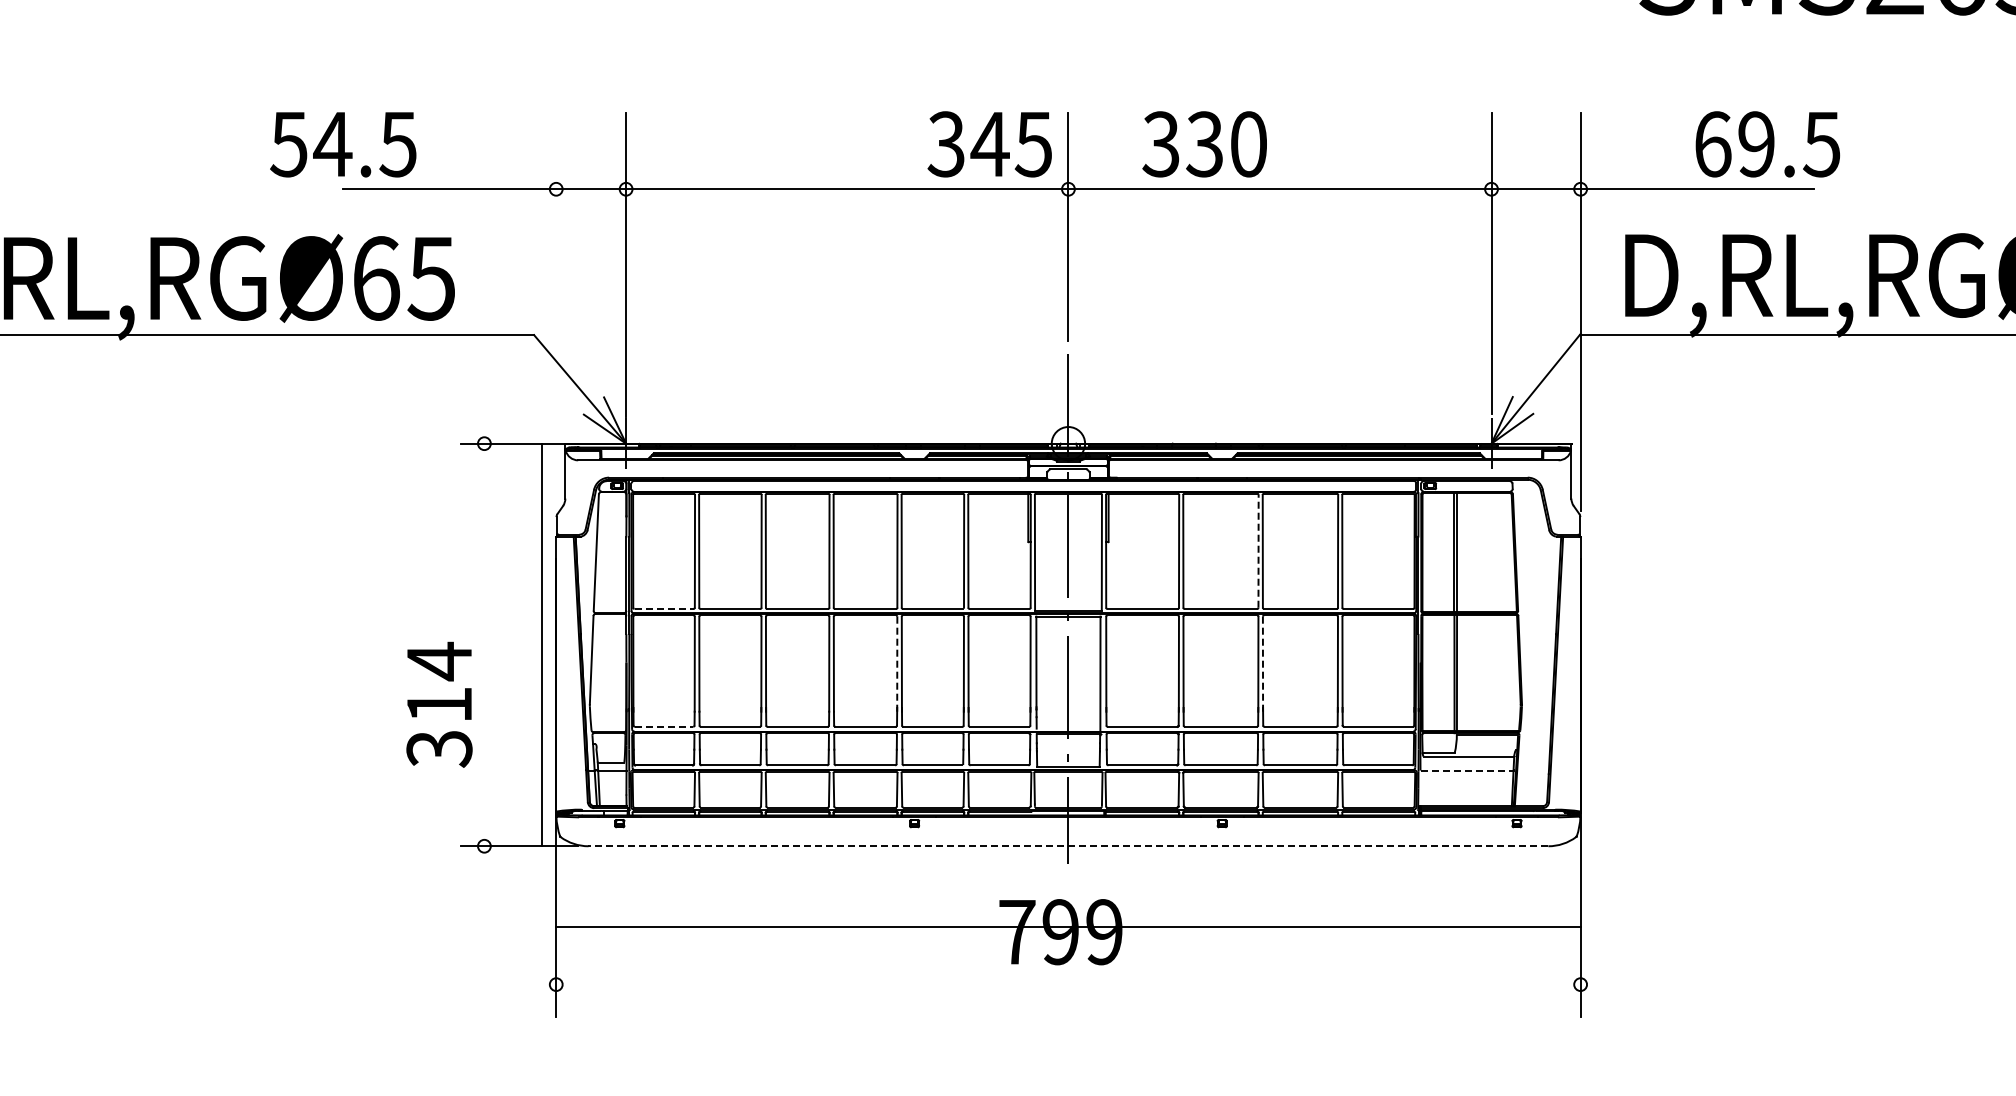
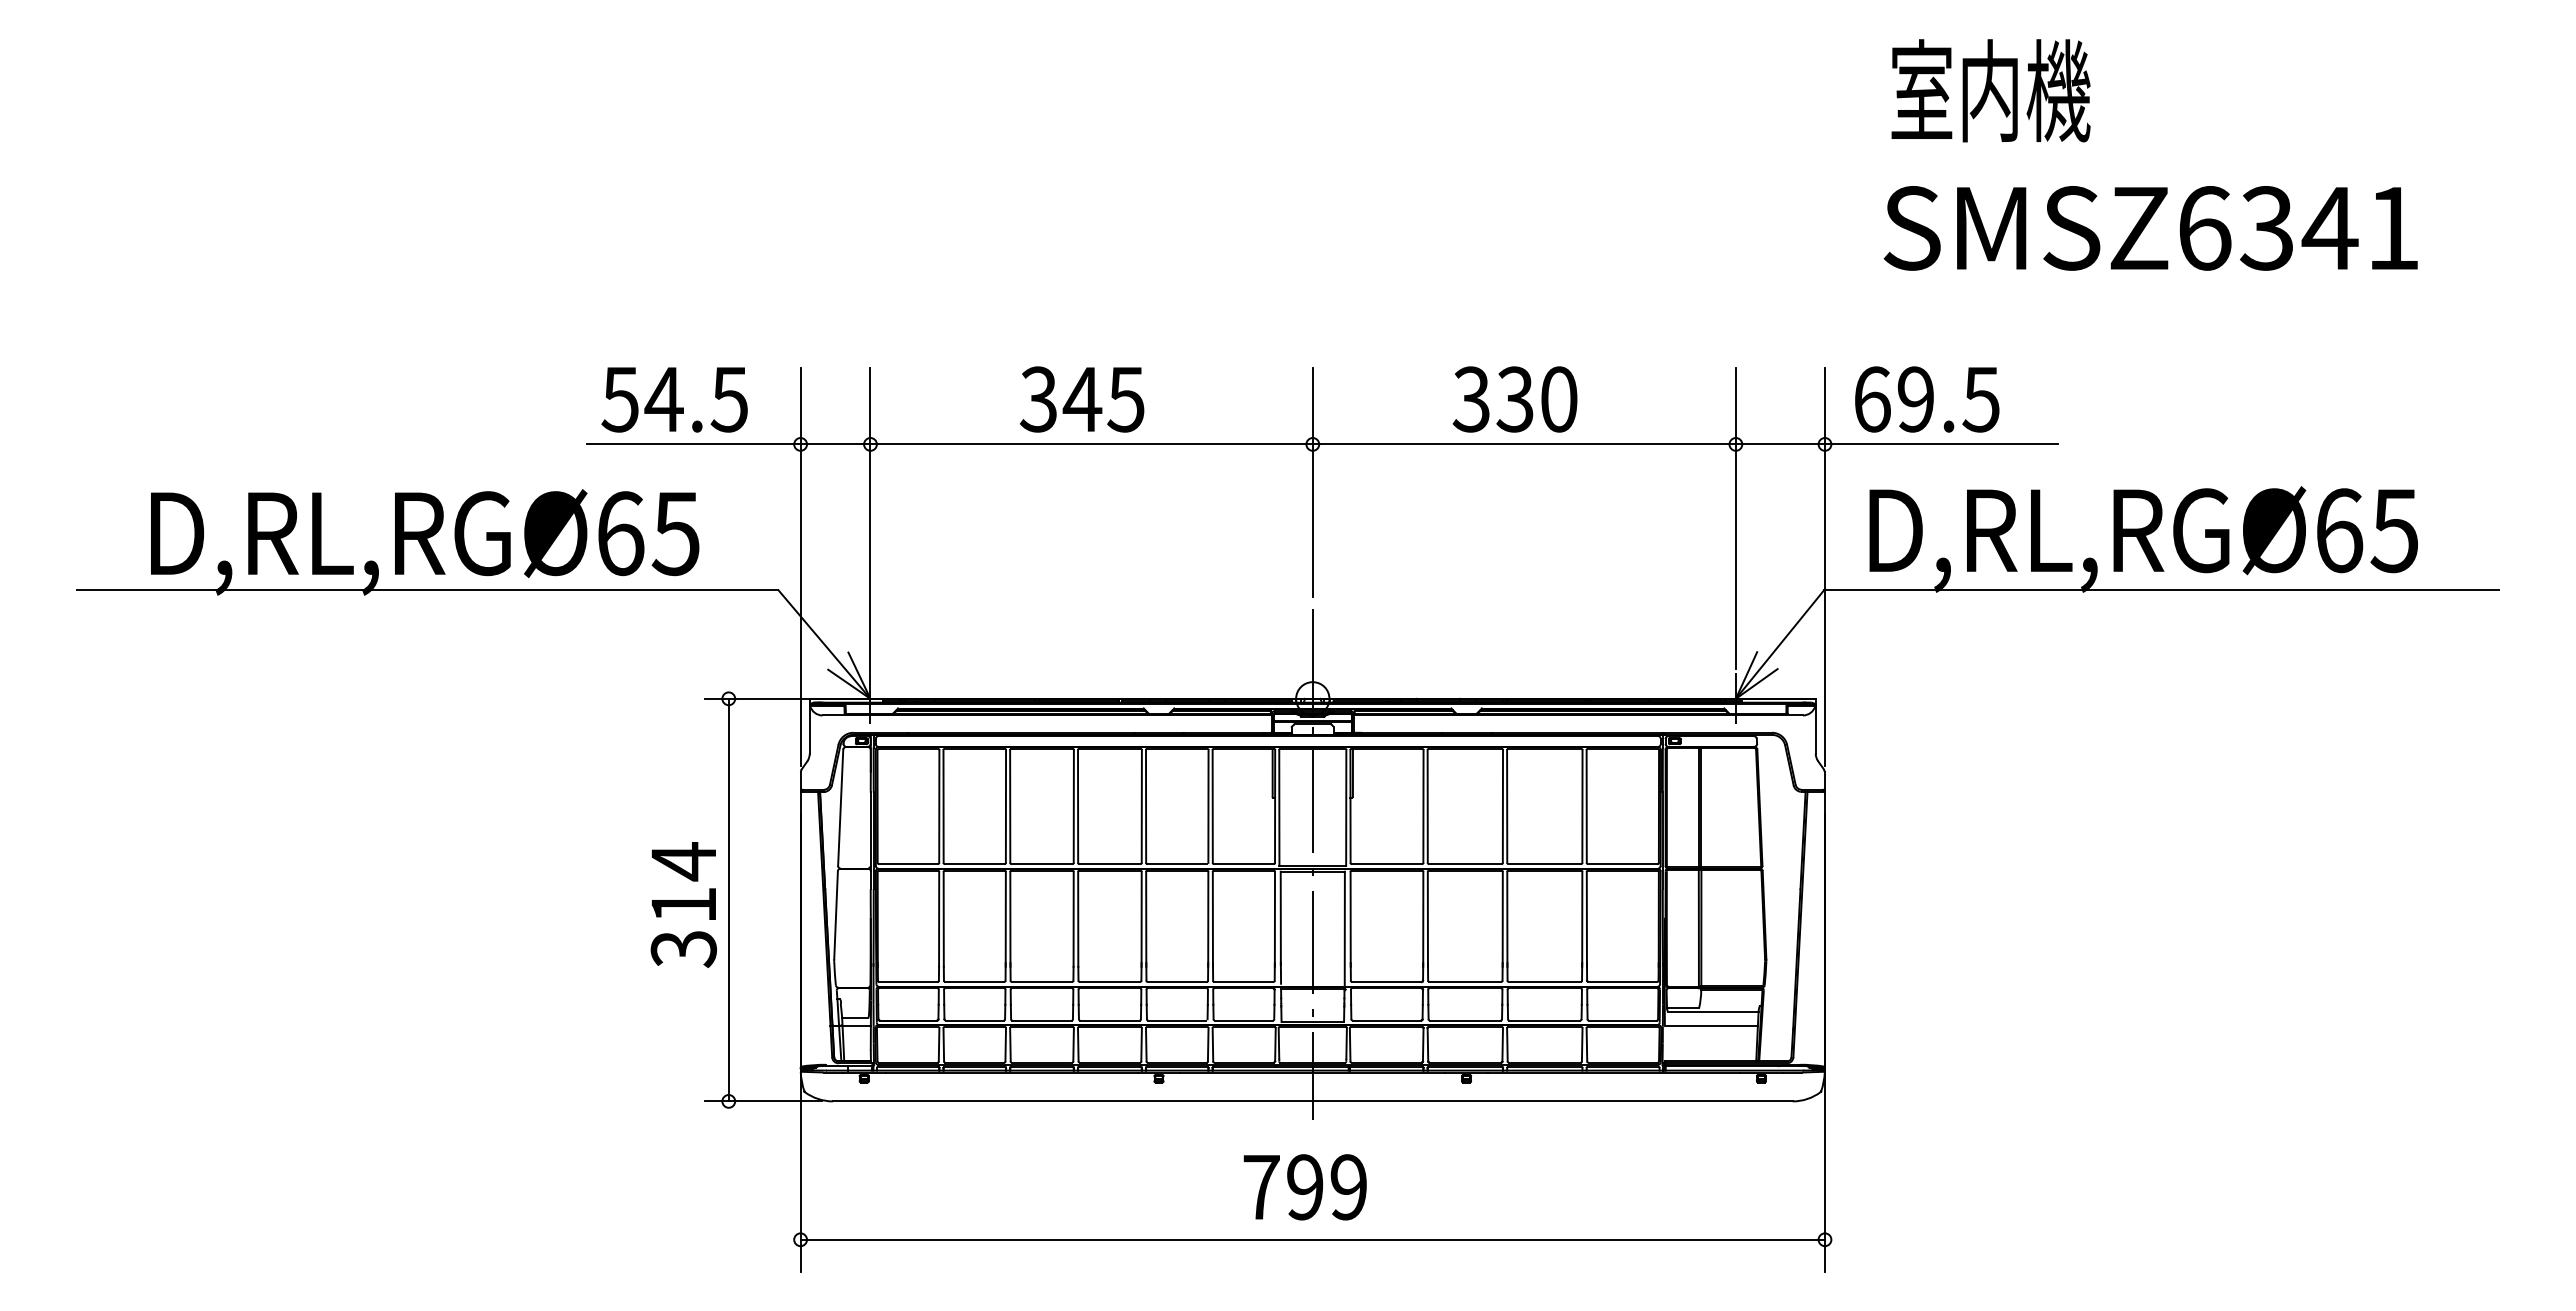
text: (343, 144) -> (674, 399), moved
text: (990, 144) -> (1082, 399), moved
text: (1204, 144) -> (1514, 399), moved
text: (1768, 144) -> (1927, 399), moved
line: (556, 311) -> (800, 566), added
line: (1258, 551) -> (1502, 806), dashed -> solid
line: (664, 609) -> (908, 864), dashed -> solid
line: (542, 644) -> (728, 899), moved
line: (897, 664) -> (1141, 919), dashed -> solid
line: (1263, 664) -> (1507, 919), dashed -> solid
text: (439, 704) -> (683, 904), moved
line: (664, 727) -> (908, 982), dashed -> solid
line: (1467, 770) -> (1711, 1025), dashed -> solid
line: (1068, 846) -> (1312, 1101), dashed -> solid
line: (1068, 926) -> (1312, 1239), moved

